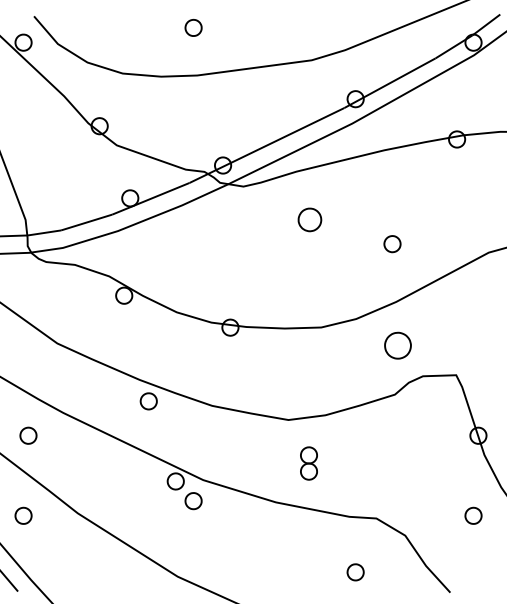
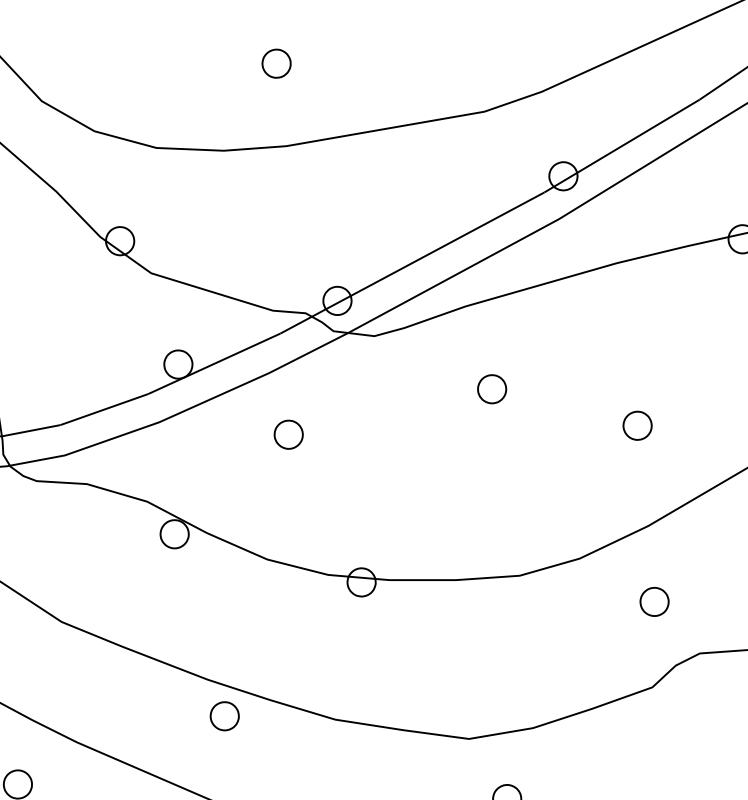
part: (309, 219) -> (491, 388), size x0.71
part: (191, 241) -> (287, 435), added
part: (398, 345) -> (655, 601), size x0.62

